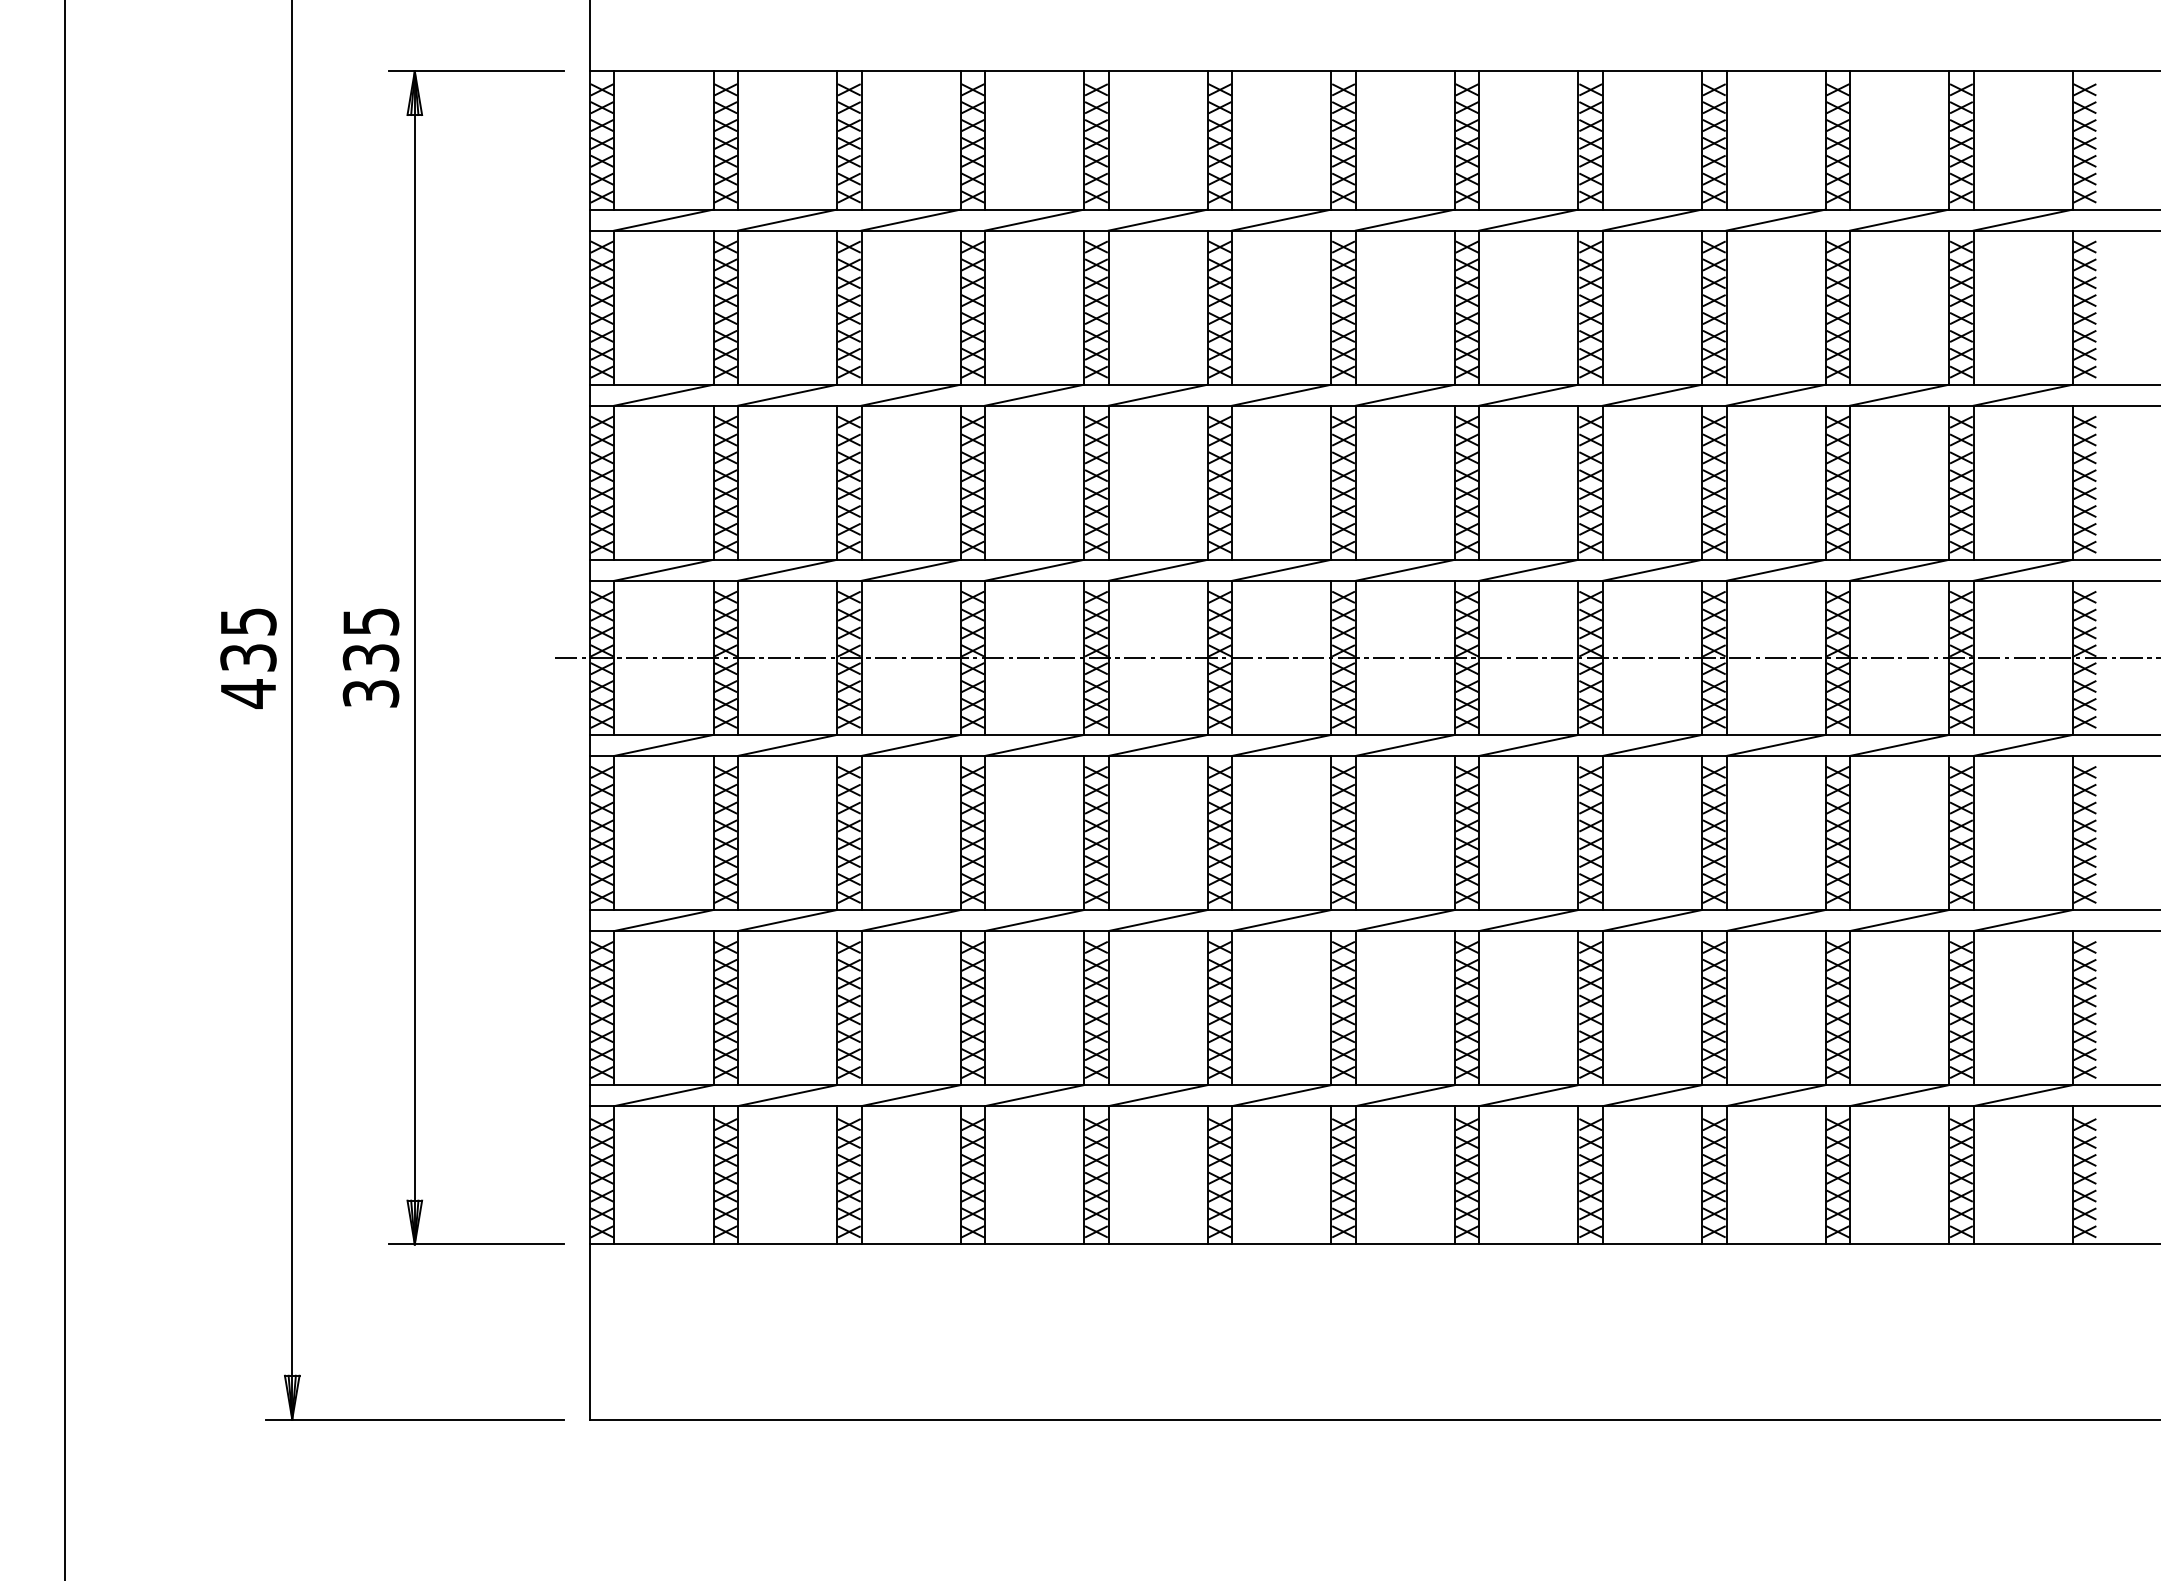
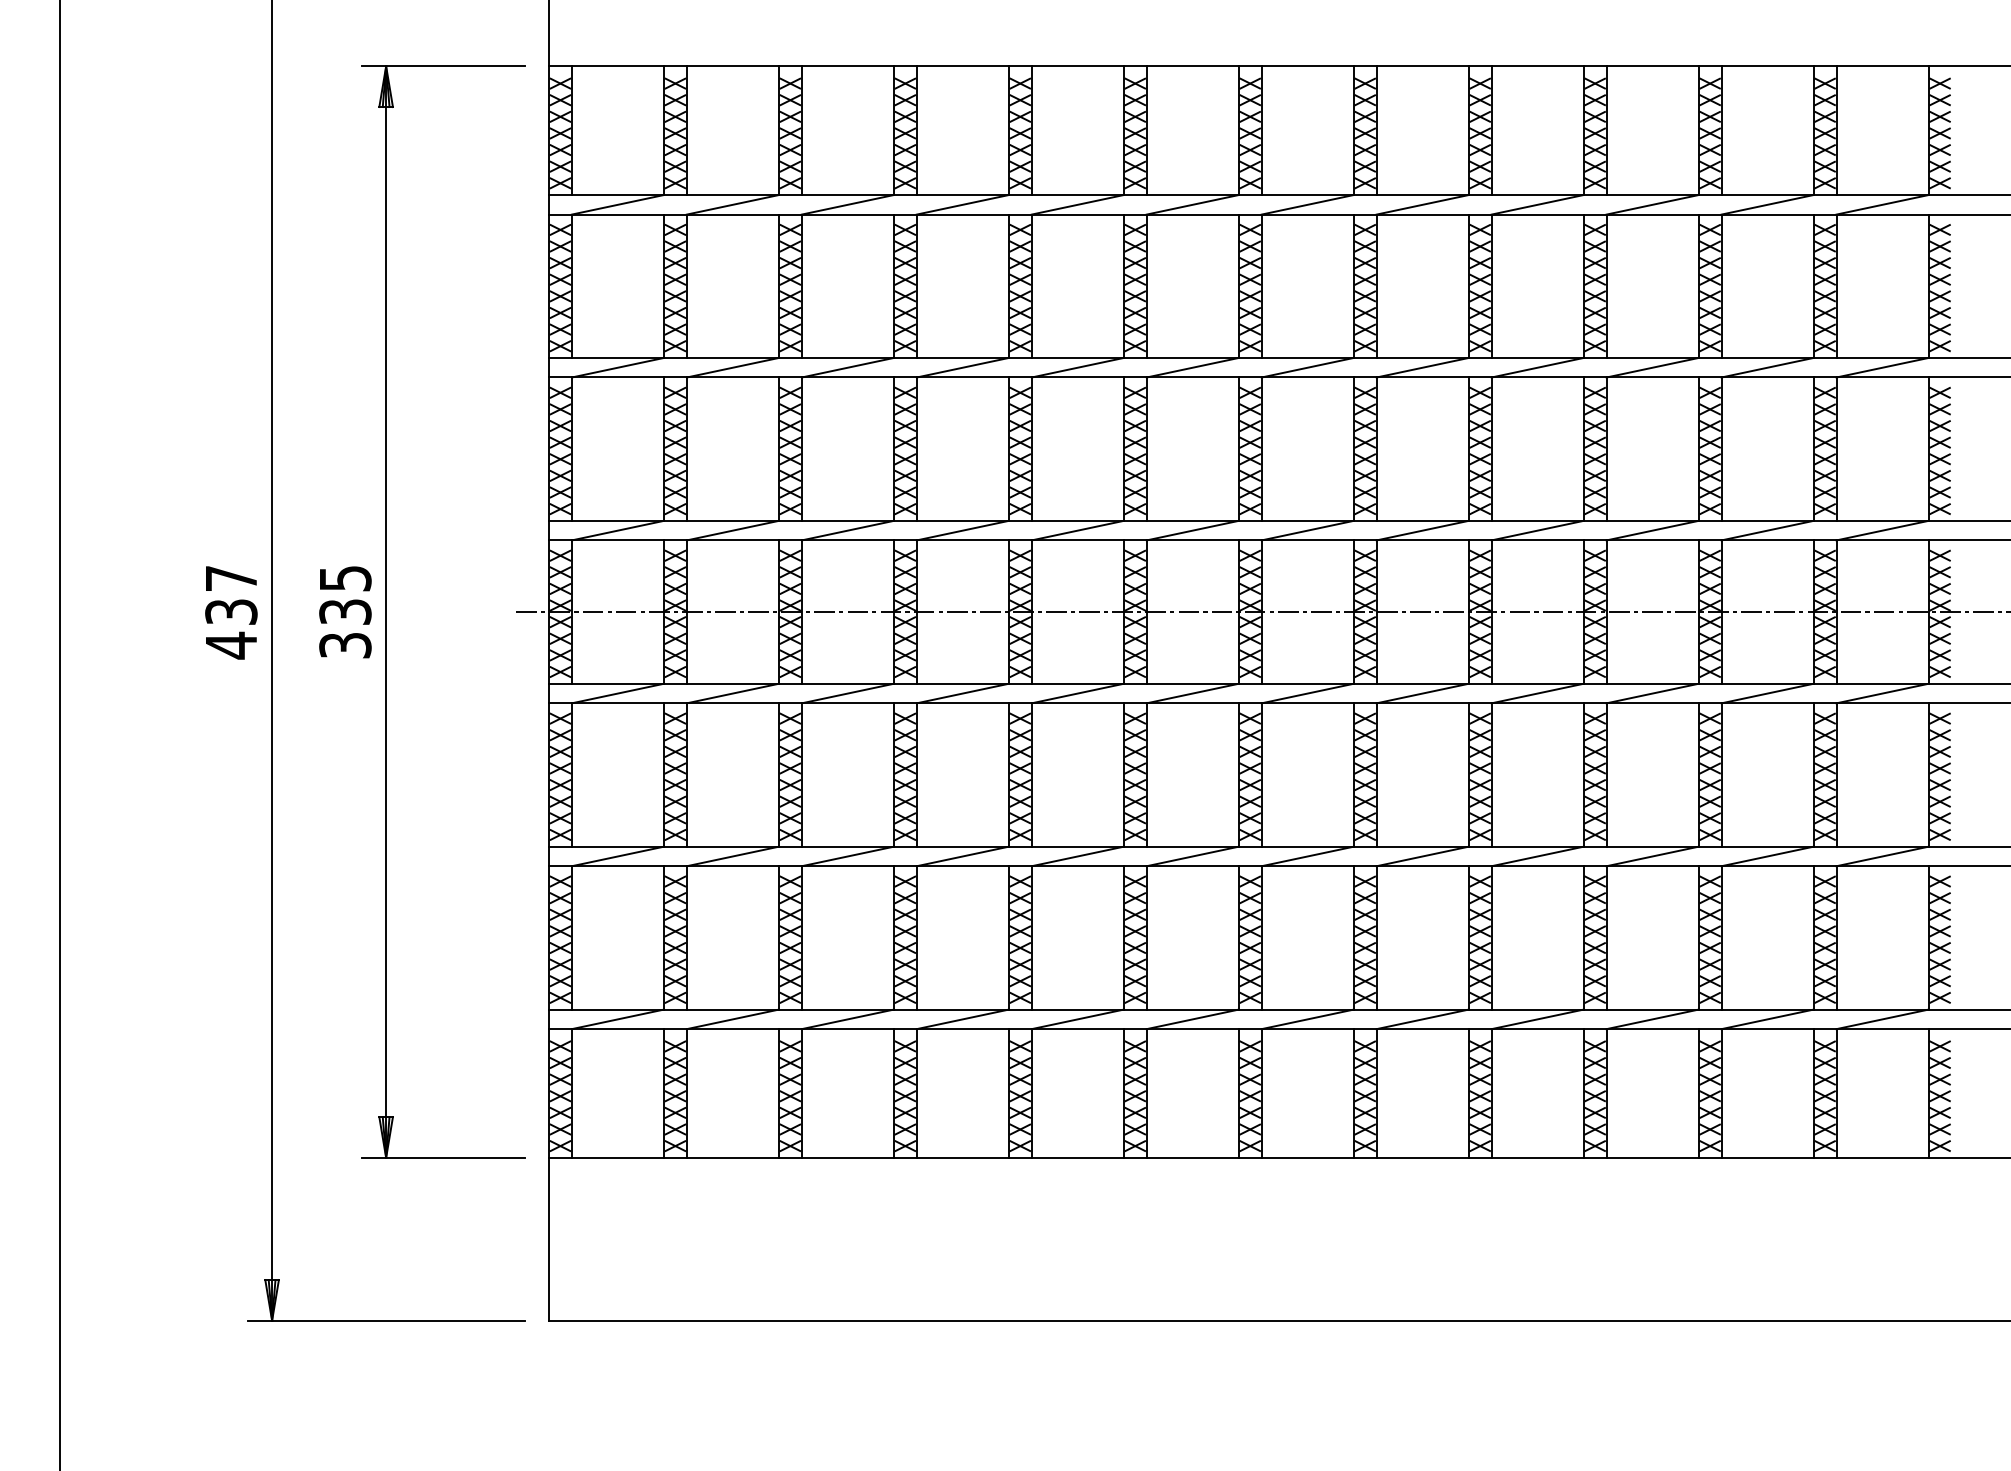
text: (248, 621) -> (231, 578), 435 -> 437

